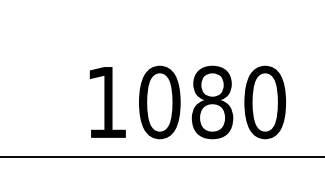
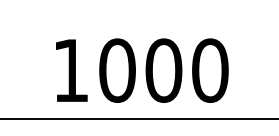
text: (212, 102) -> (163, 70), 1080 -> 1000

